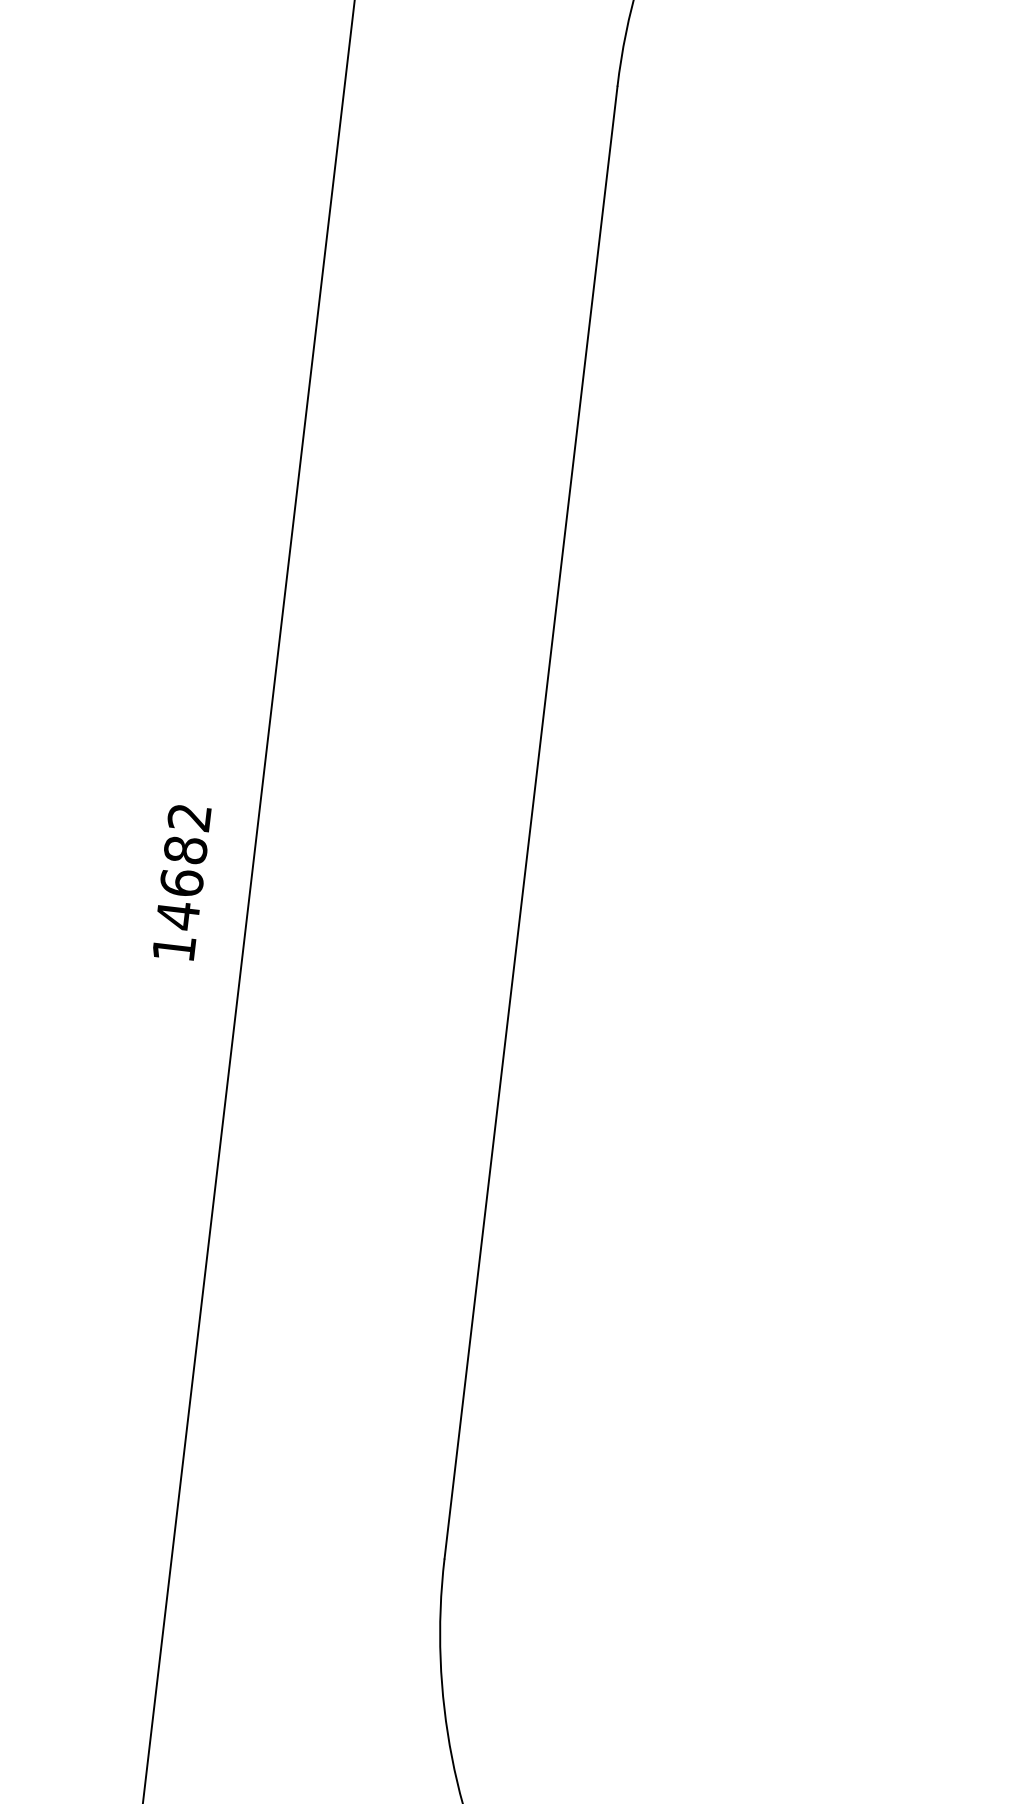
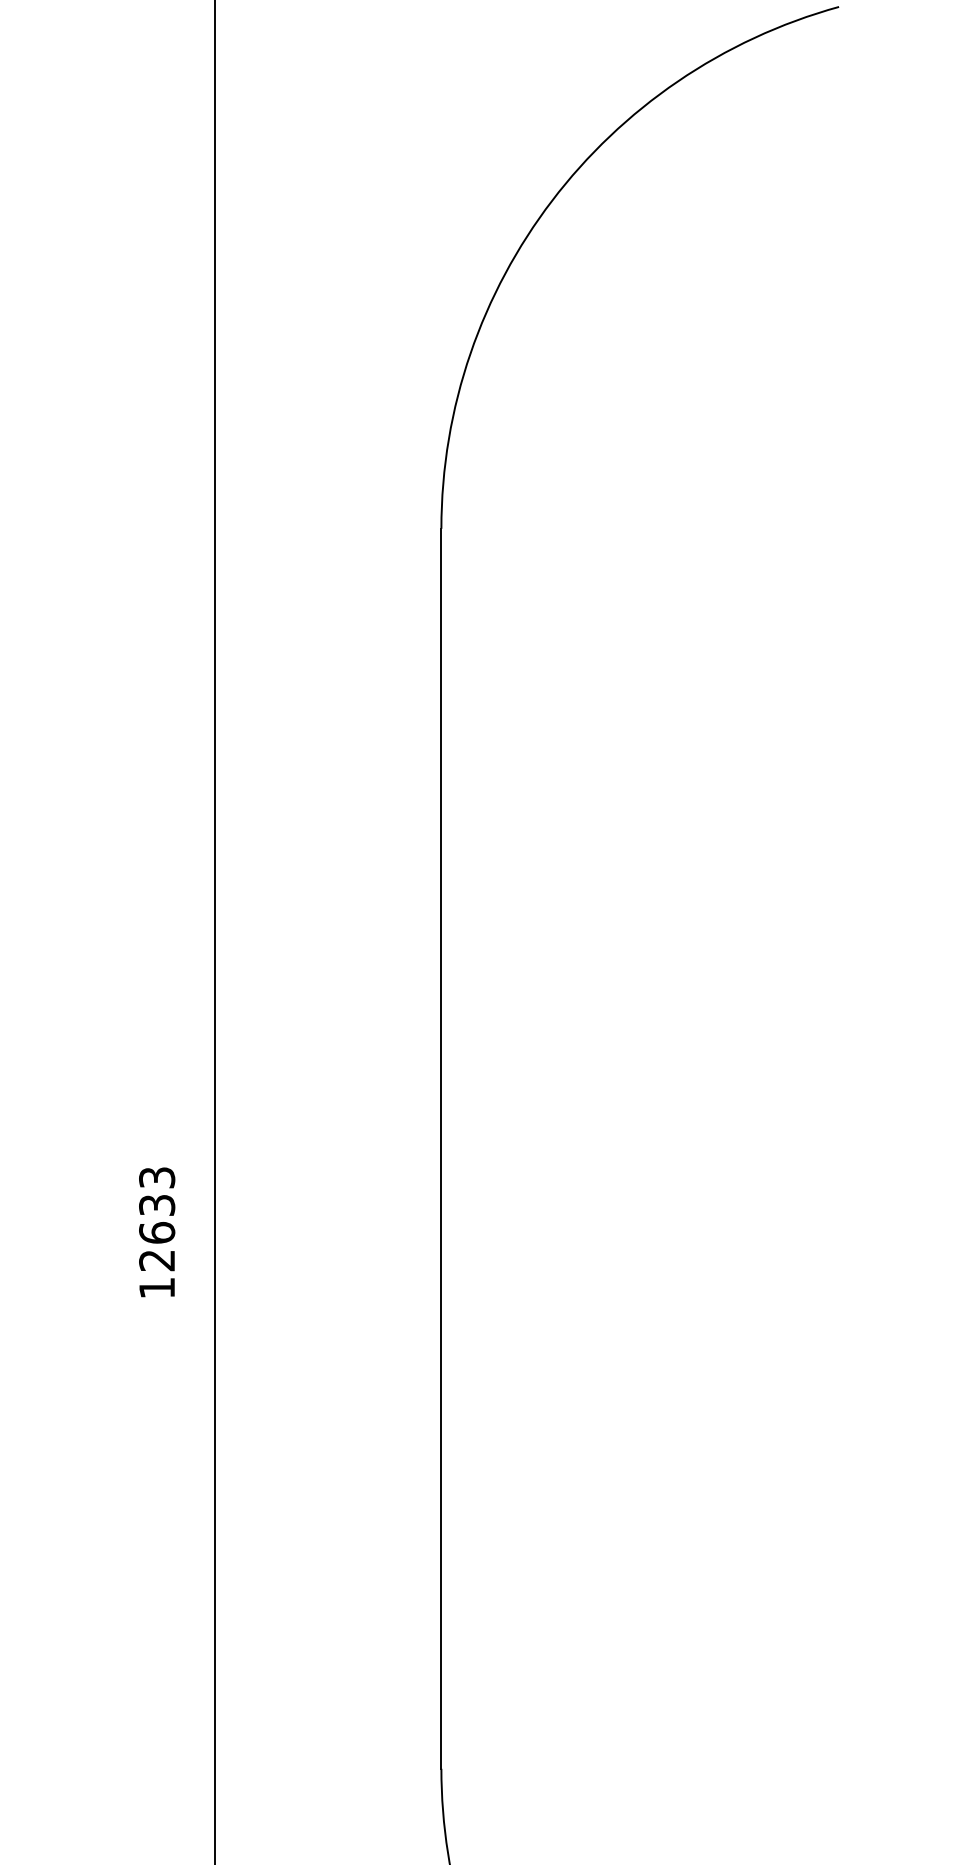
text: (184, 866) -> (157, 1219), 14682 -> 12633

